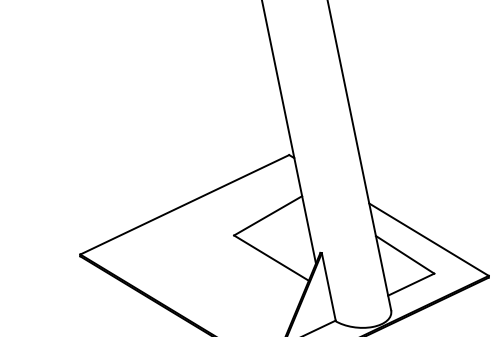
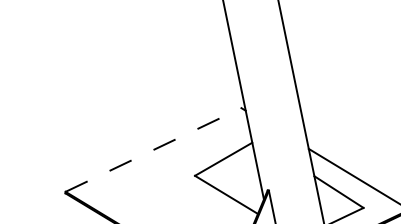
line: (184, 204) -> (153, 149), solid -> dashed

